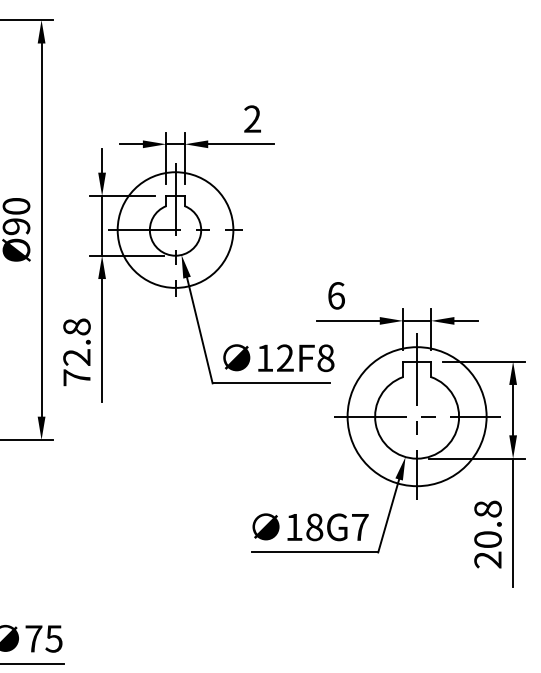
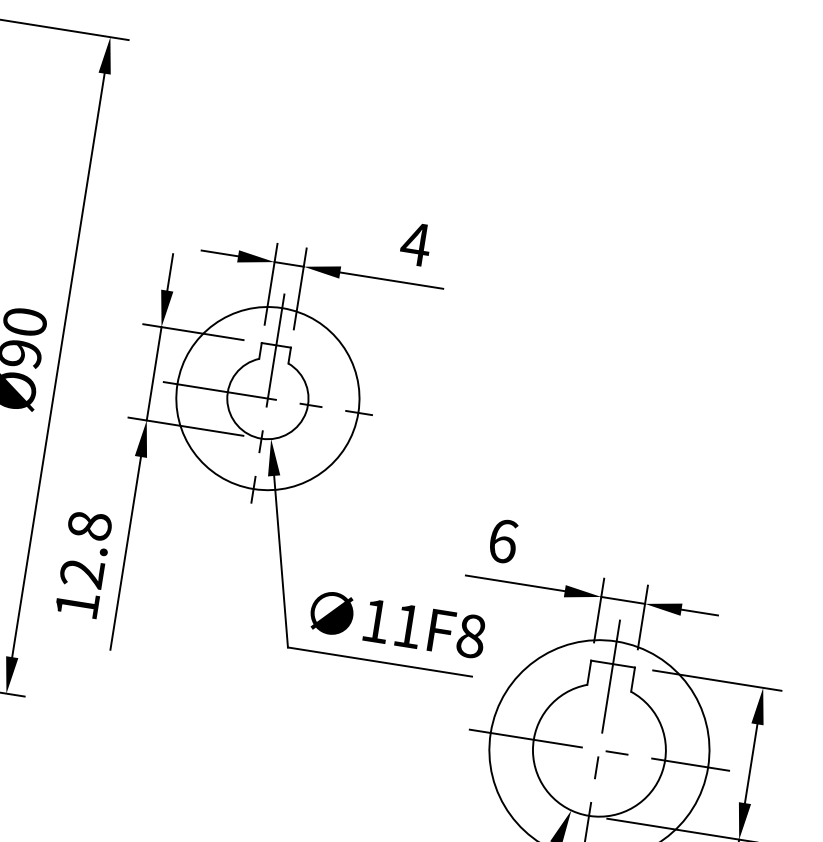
text: (252, 118) -> (415, 243), 2 -> 4
text: (285, 357) -> (408, 625), 12F8 -> 11F8
text: (76, 377) -> (76, 604), 72.8 -> 12.8

